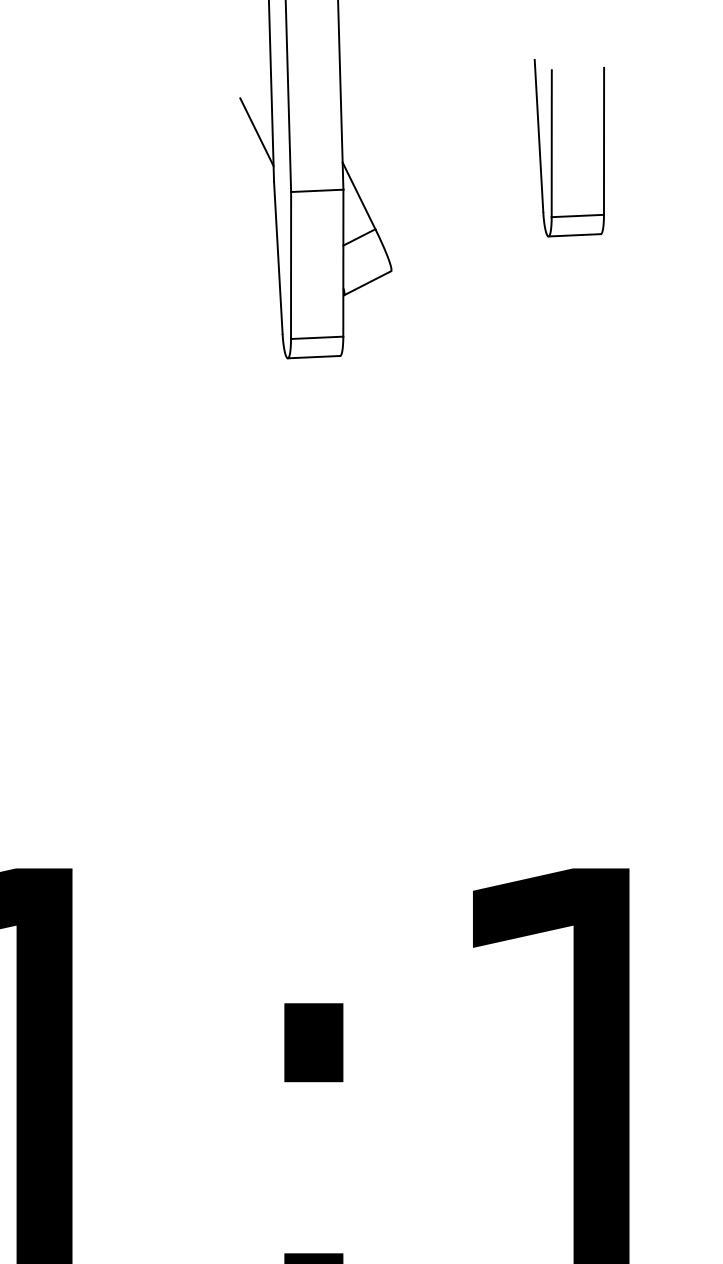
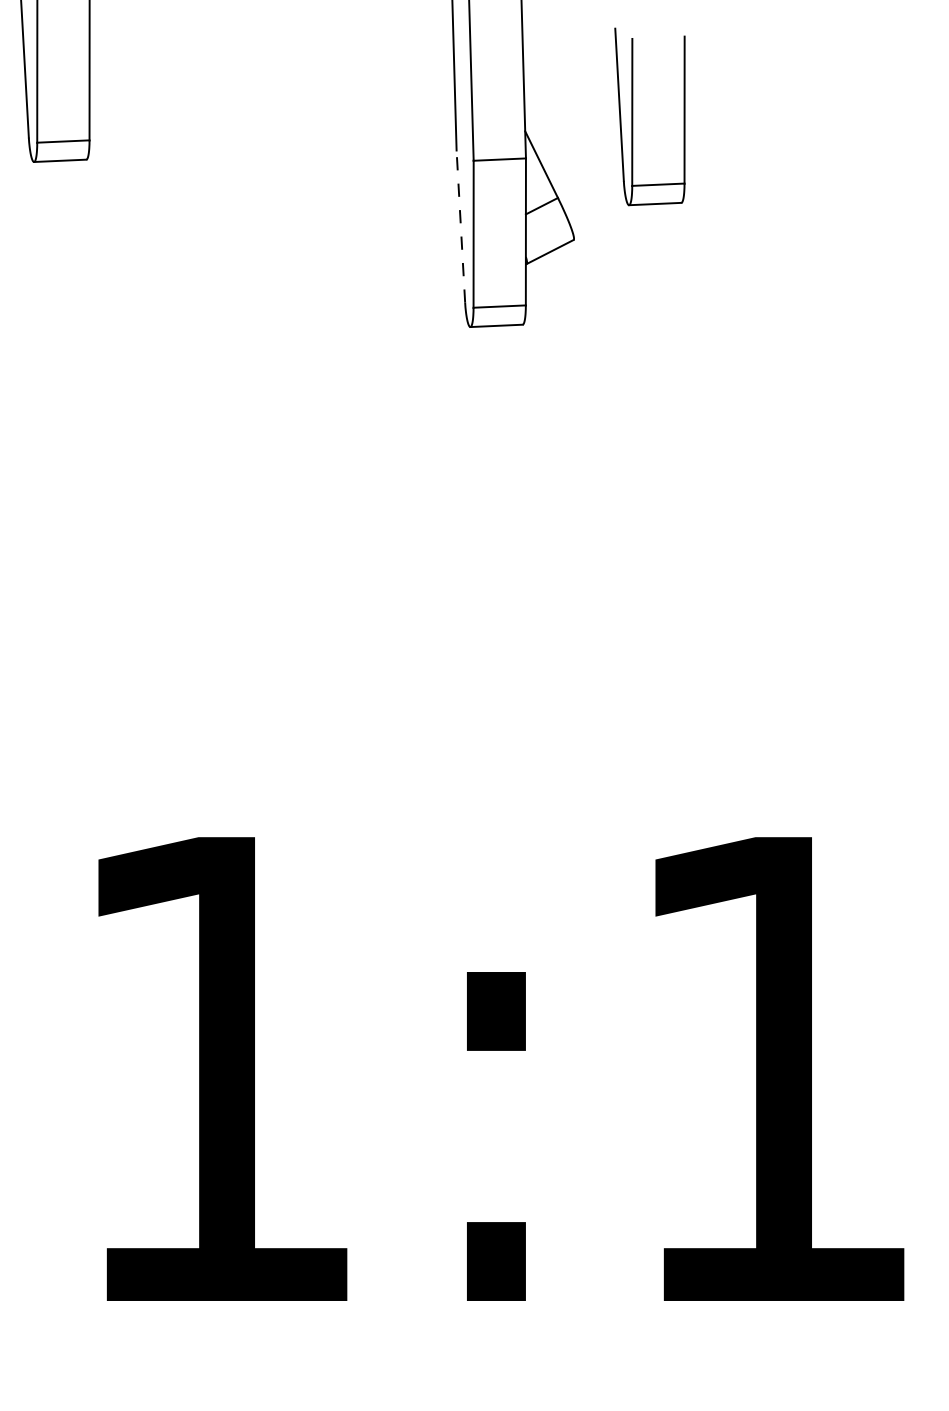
line: (256, 131) -> (439, 100), removed
part: (552, 147) -> (633, 116), moved
line: (277, 257) -> (460, 226), solid -> dashed

